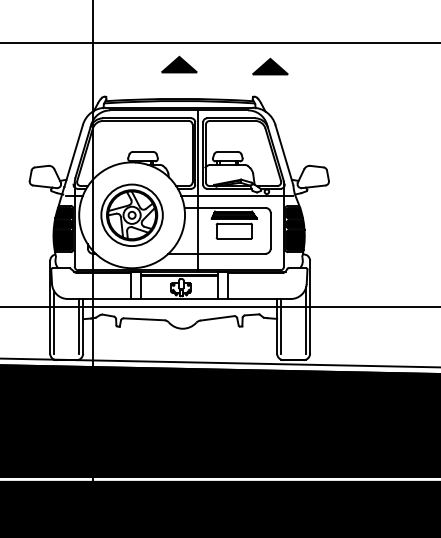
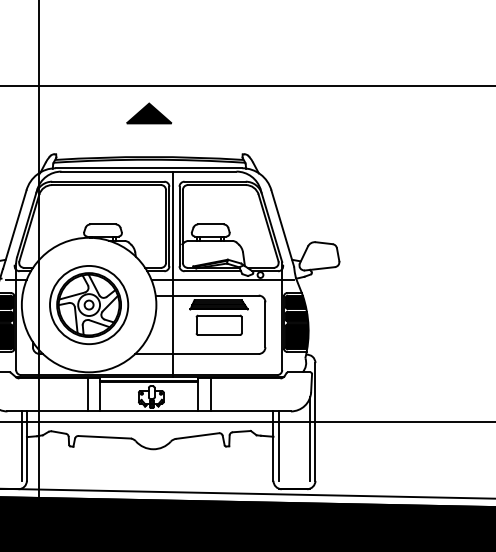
part: (270, 66) -> (265, 115), removed

